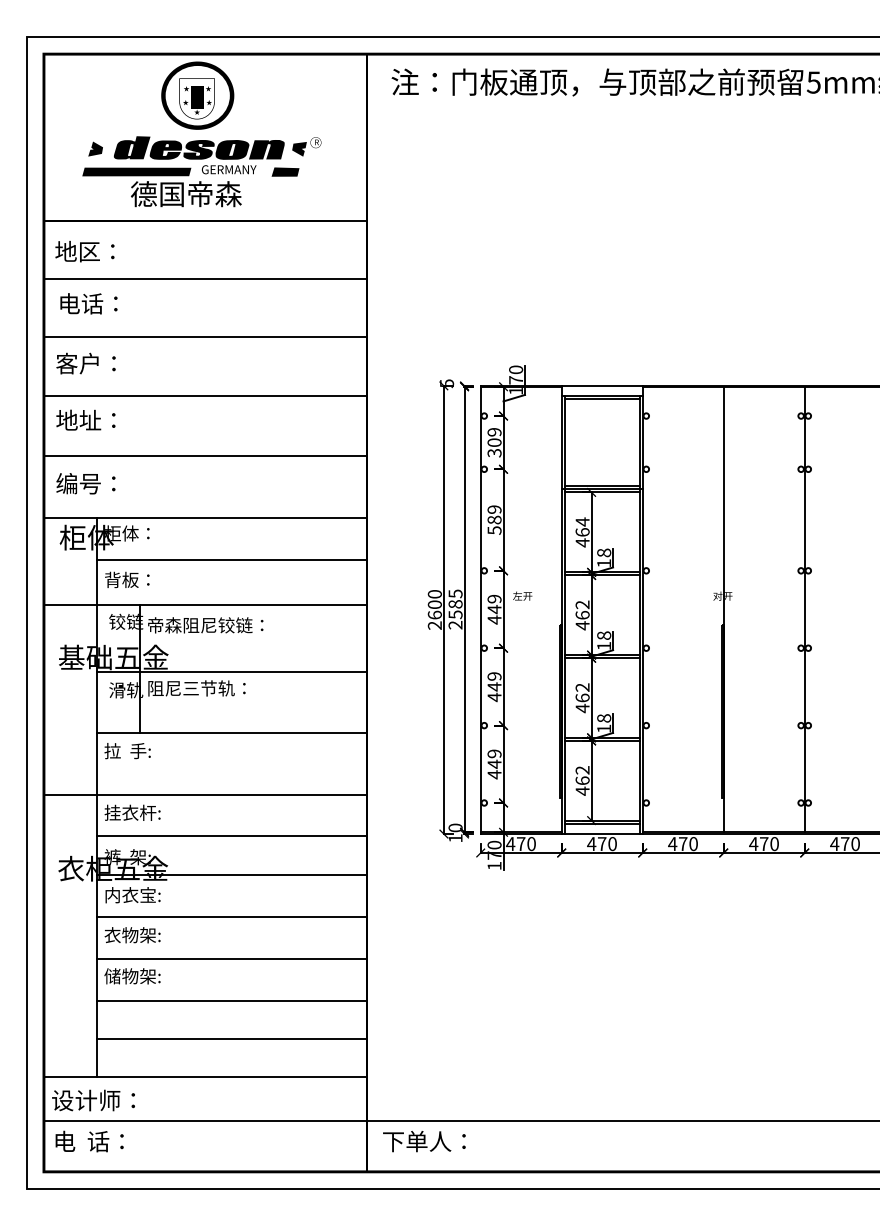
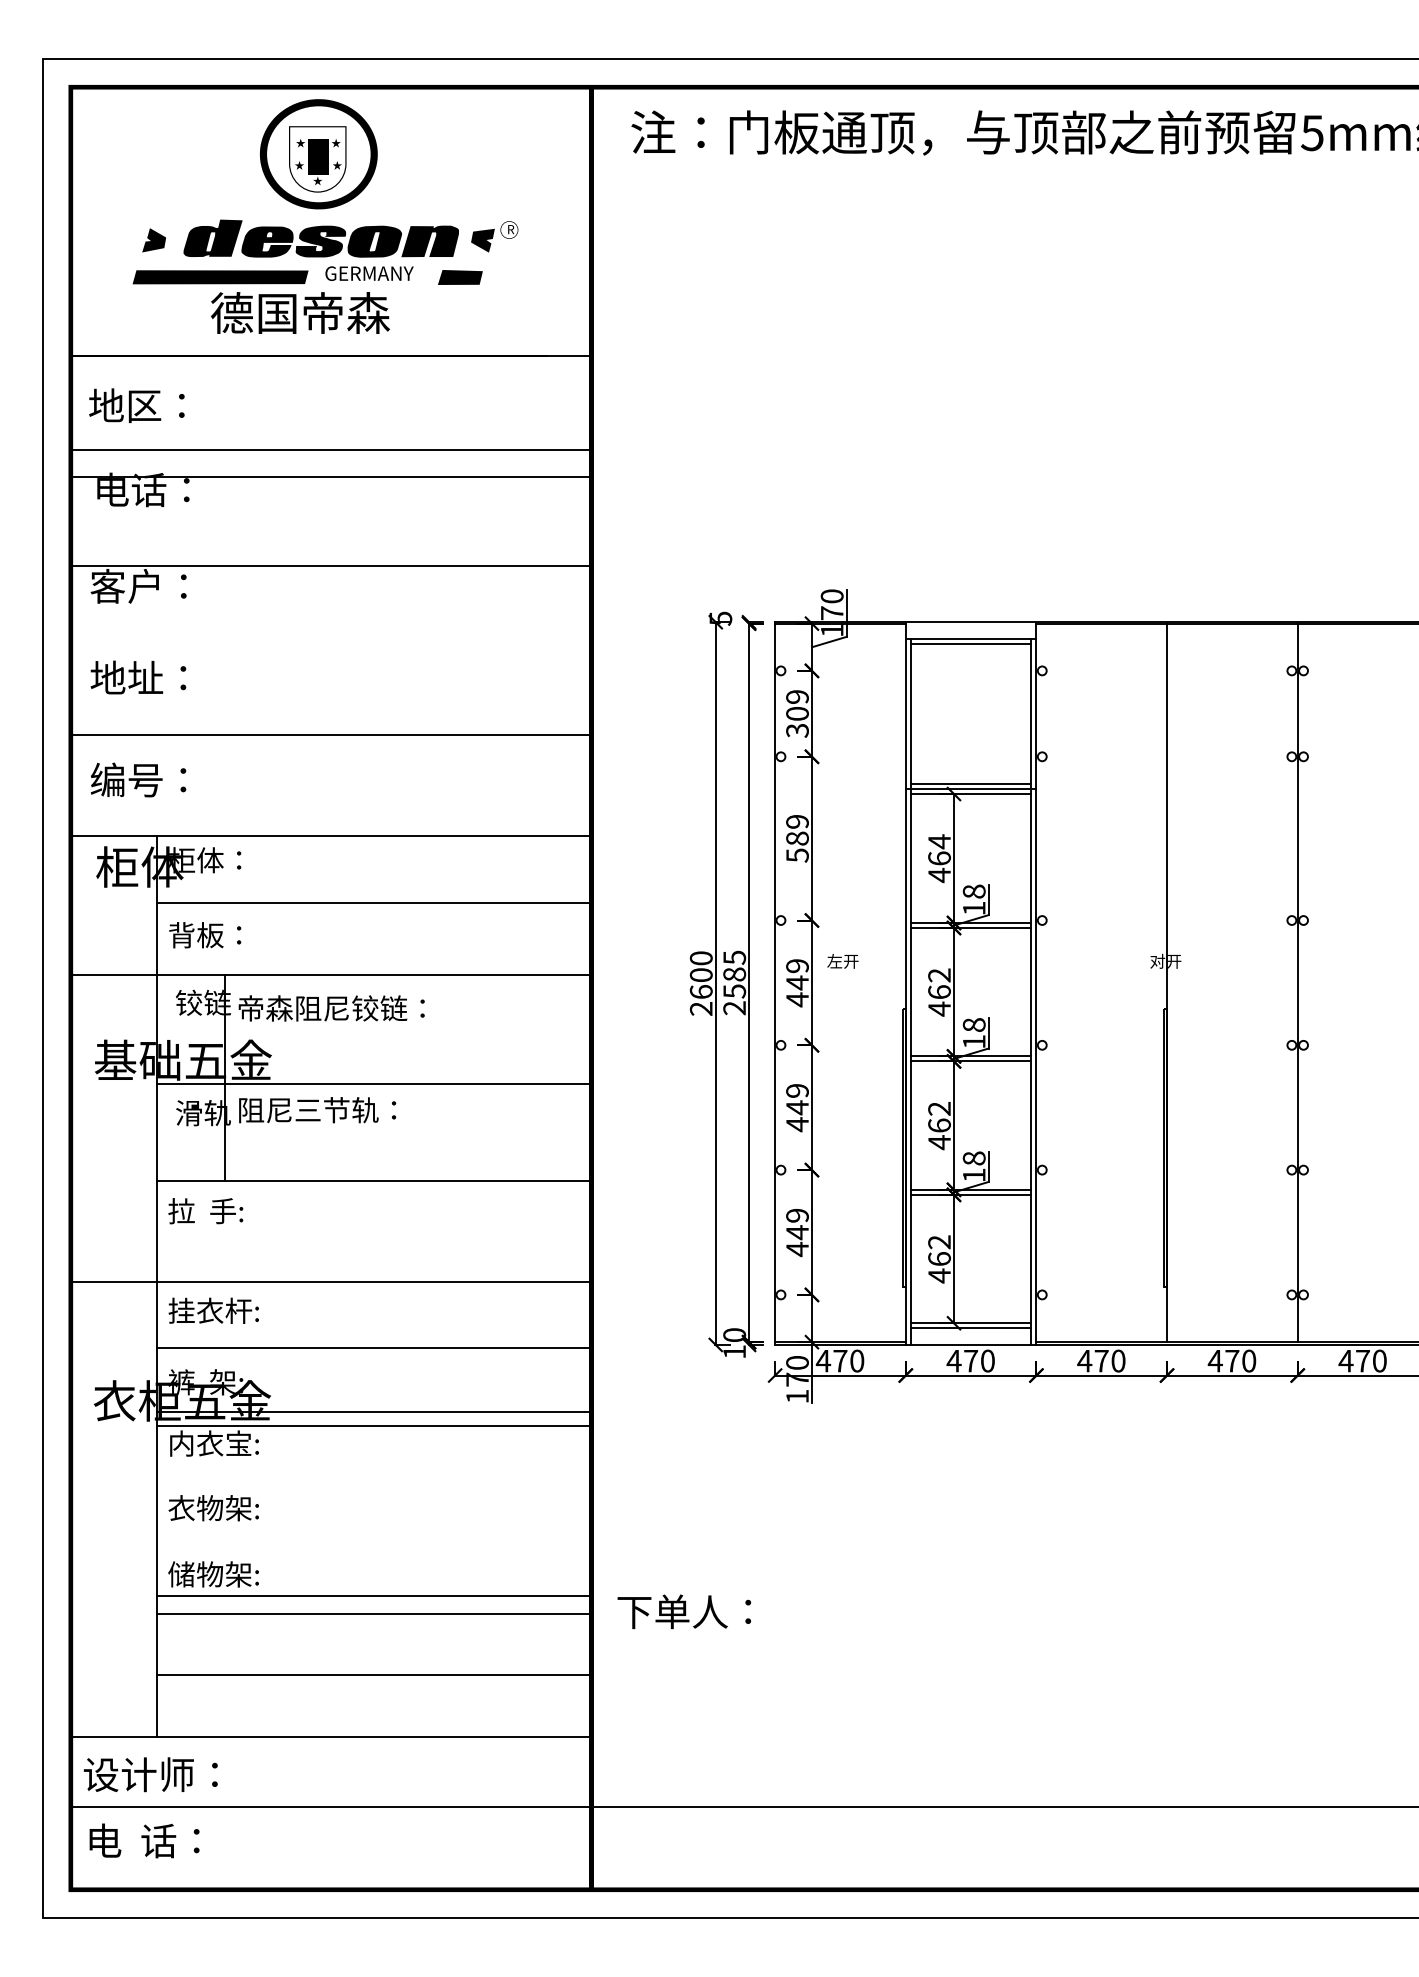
line: (205, 336) -> (331, 476), moved
line: (204, 396) -> (329, 566), moved
line: (231, 916) -> (373, 1426), moved
line: (231, 958) -> (373, 1595), moved
text: (424, 1141) -> (684, 1611), moved

